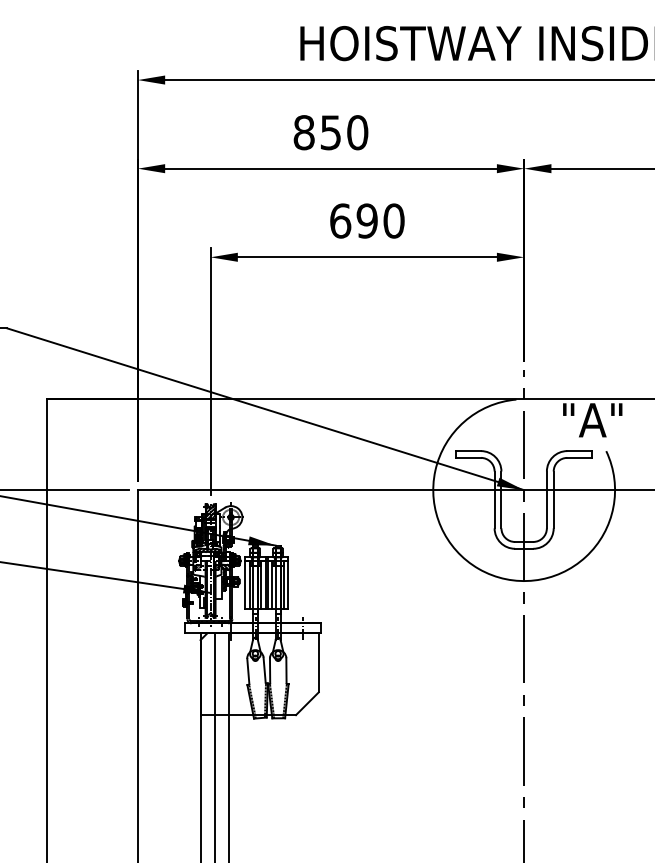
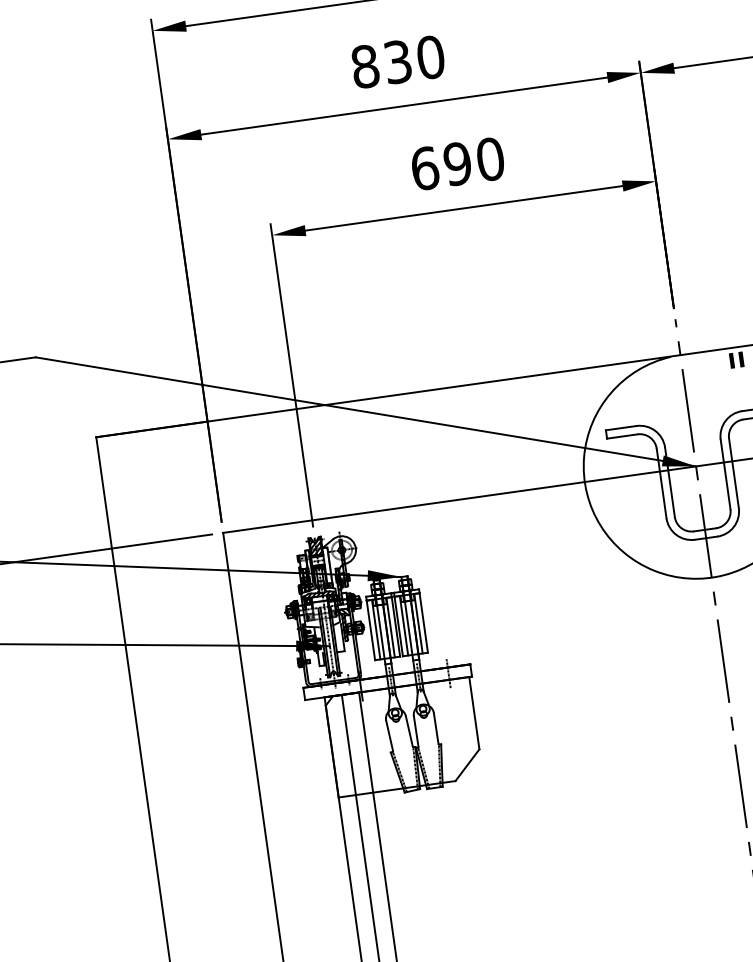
text: (330, 132) -> (397, 61), 850 -> 830

